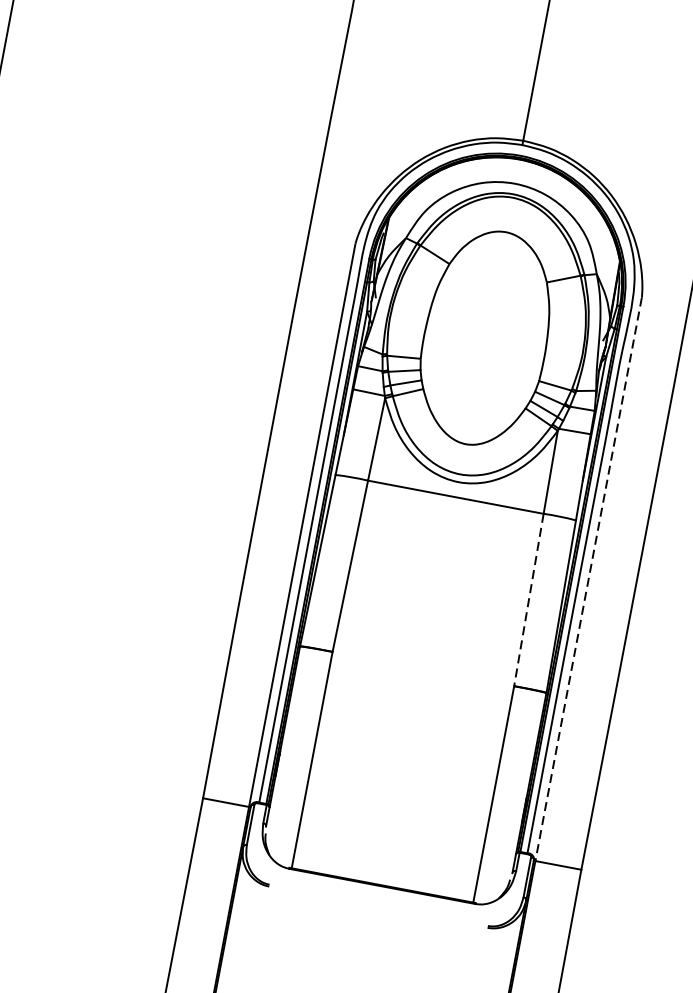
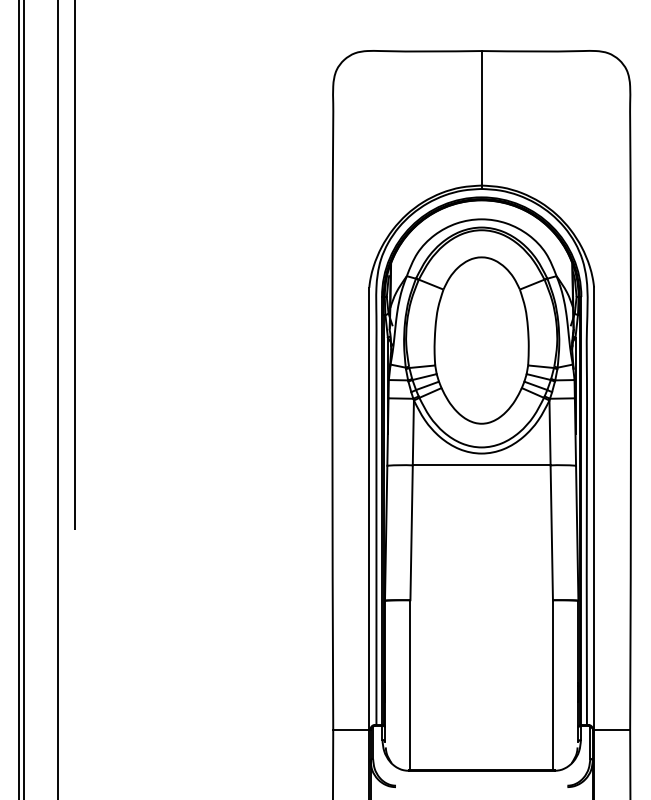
line: (588, 580) -> (594, 509), dashed -> solid
line: (528, 600) -> (551, 533), dashed -> solid

